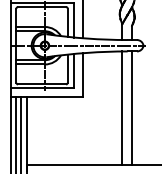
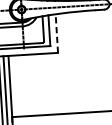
line: (82, 74) -> (56, 33), solid -> dashed
line: (122, 108) -> (94, 61), removed
line: (132, 108) -> (103, 60), removed

